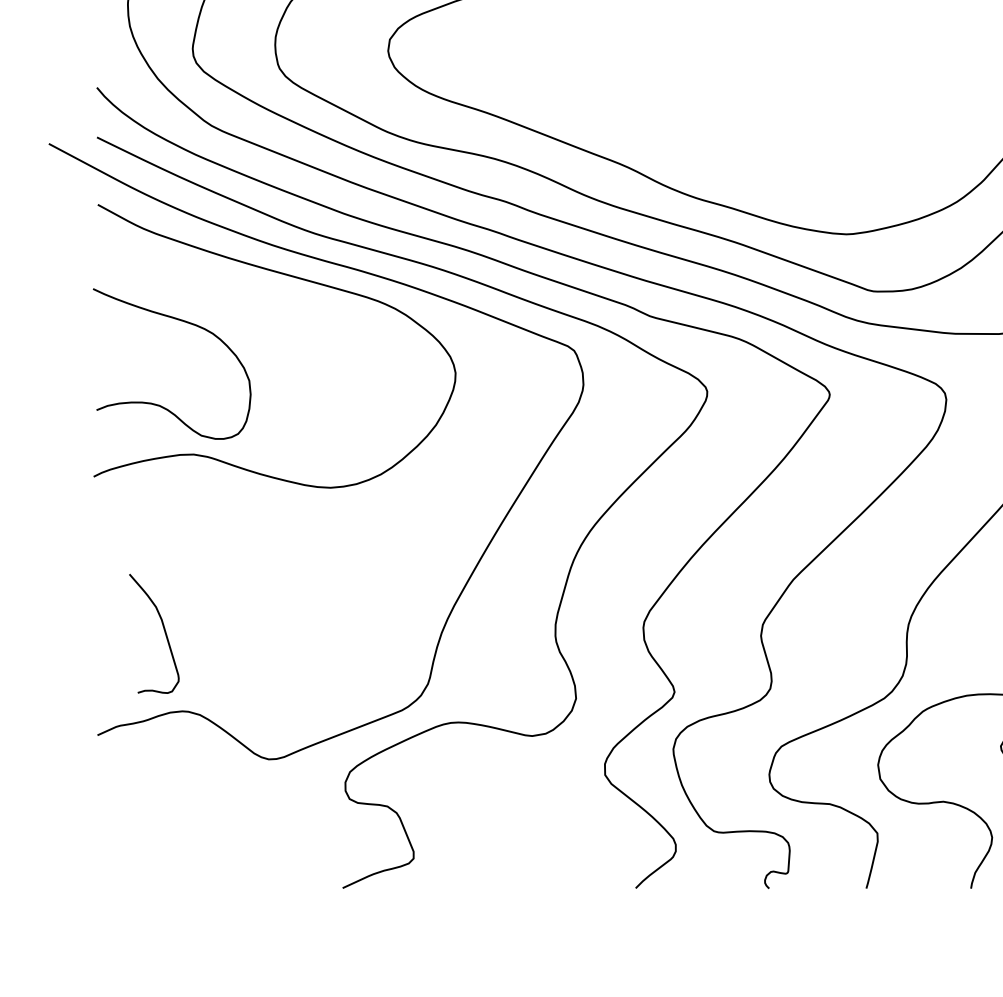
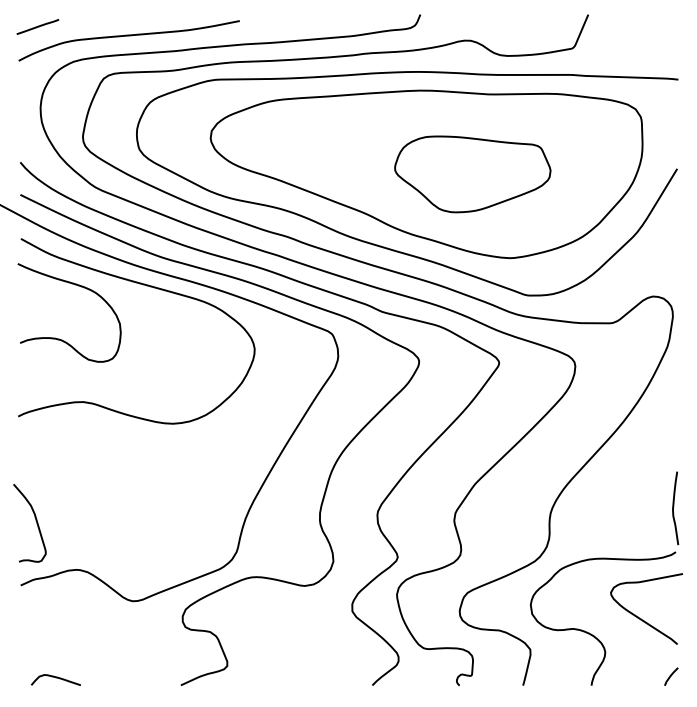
part: (788, 106) -> (472, 174), added
curve: (185, 323) -> (78, 286), moved
curve: (162, 629) -> (35, 520), moved
curve: (150, 877) -> (55, 678), added

